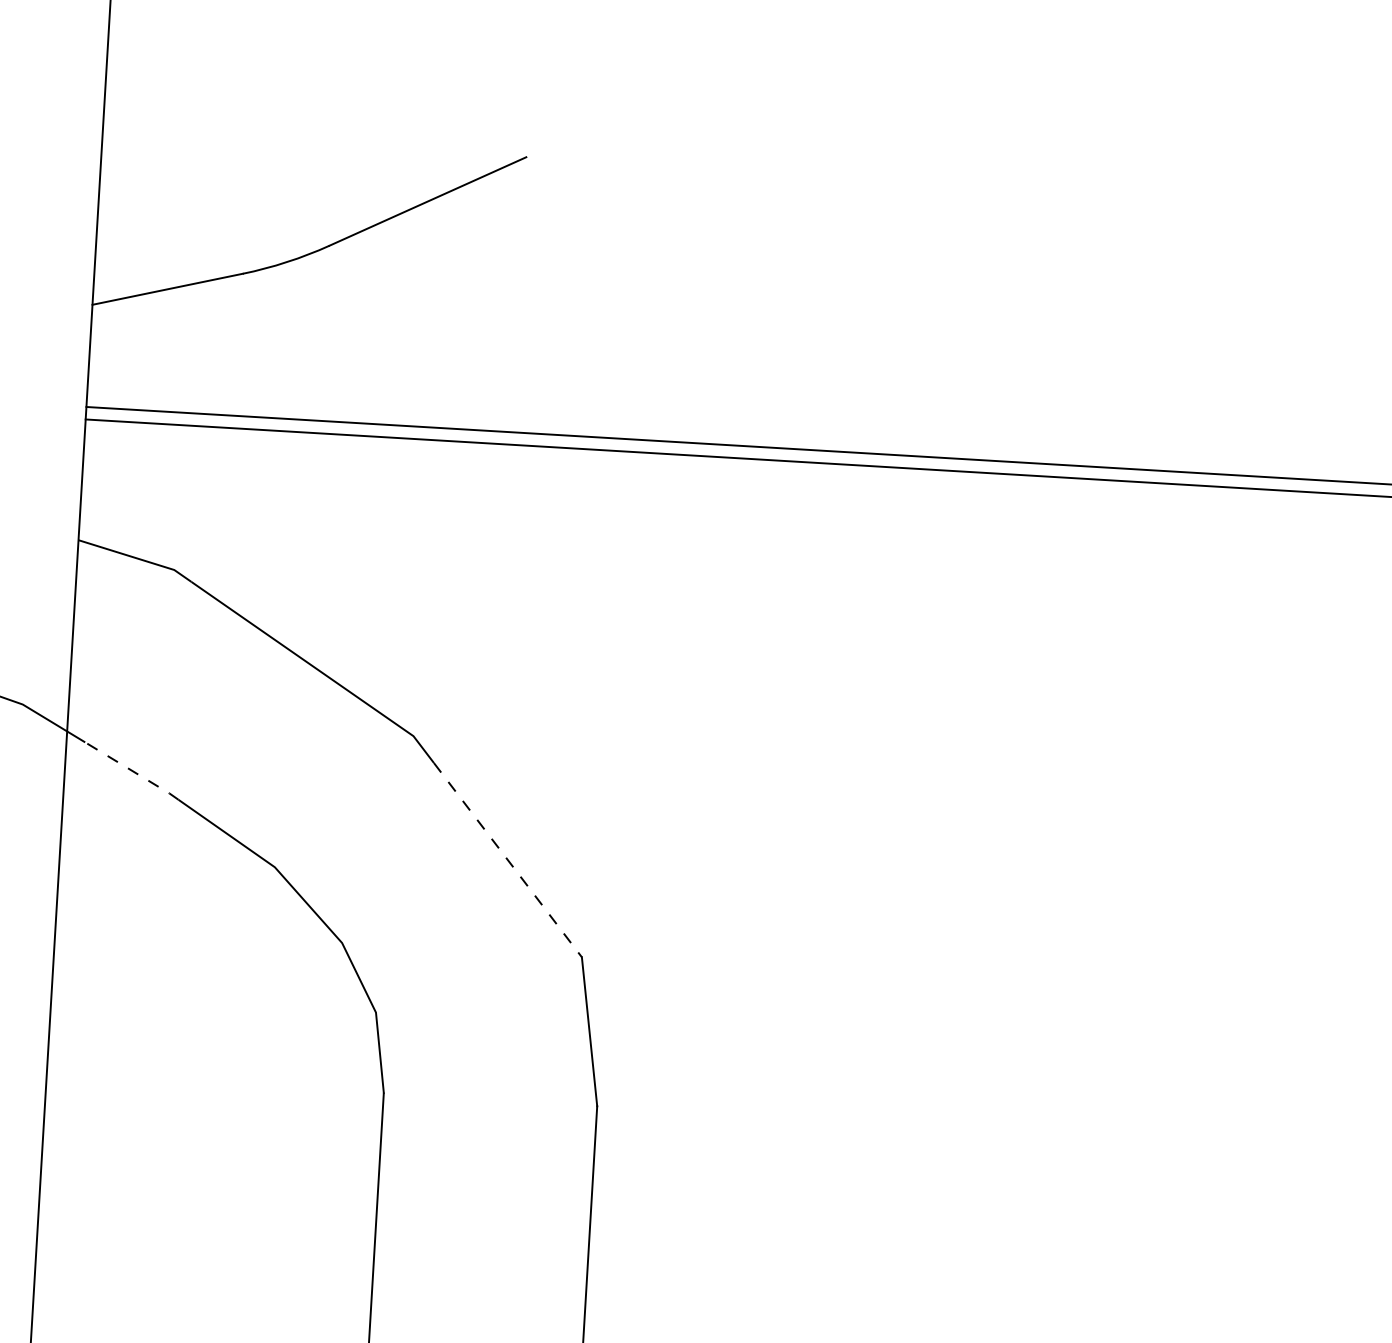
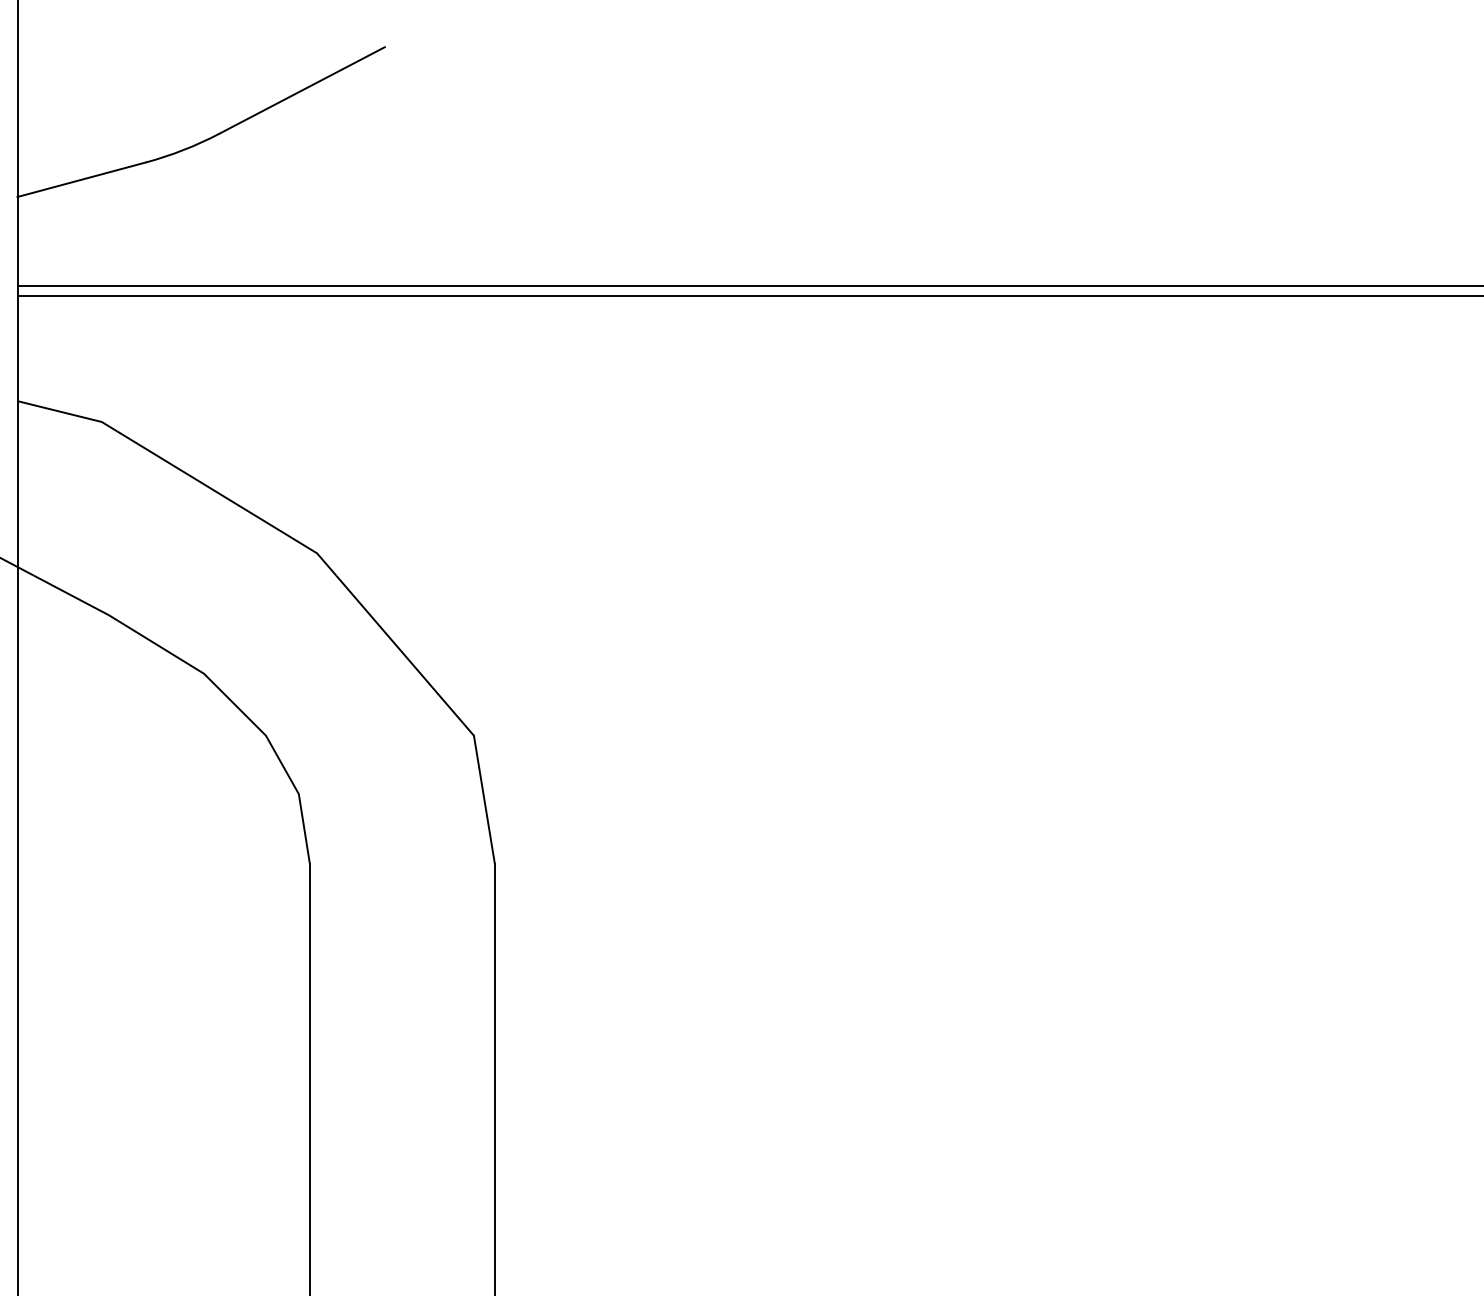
line: (131, 770) -> (75, 597), dashed -> solid
line: (508, 860) -> (405, 655), dashed -> solid

